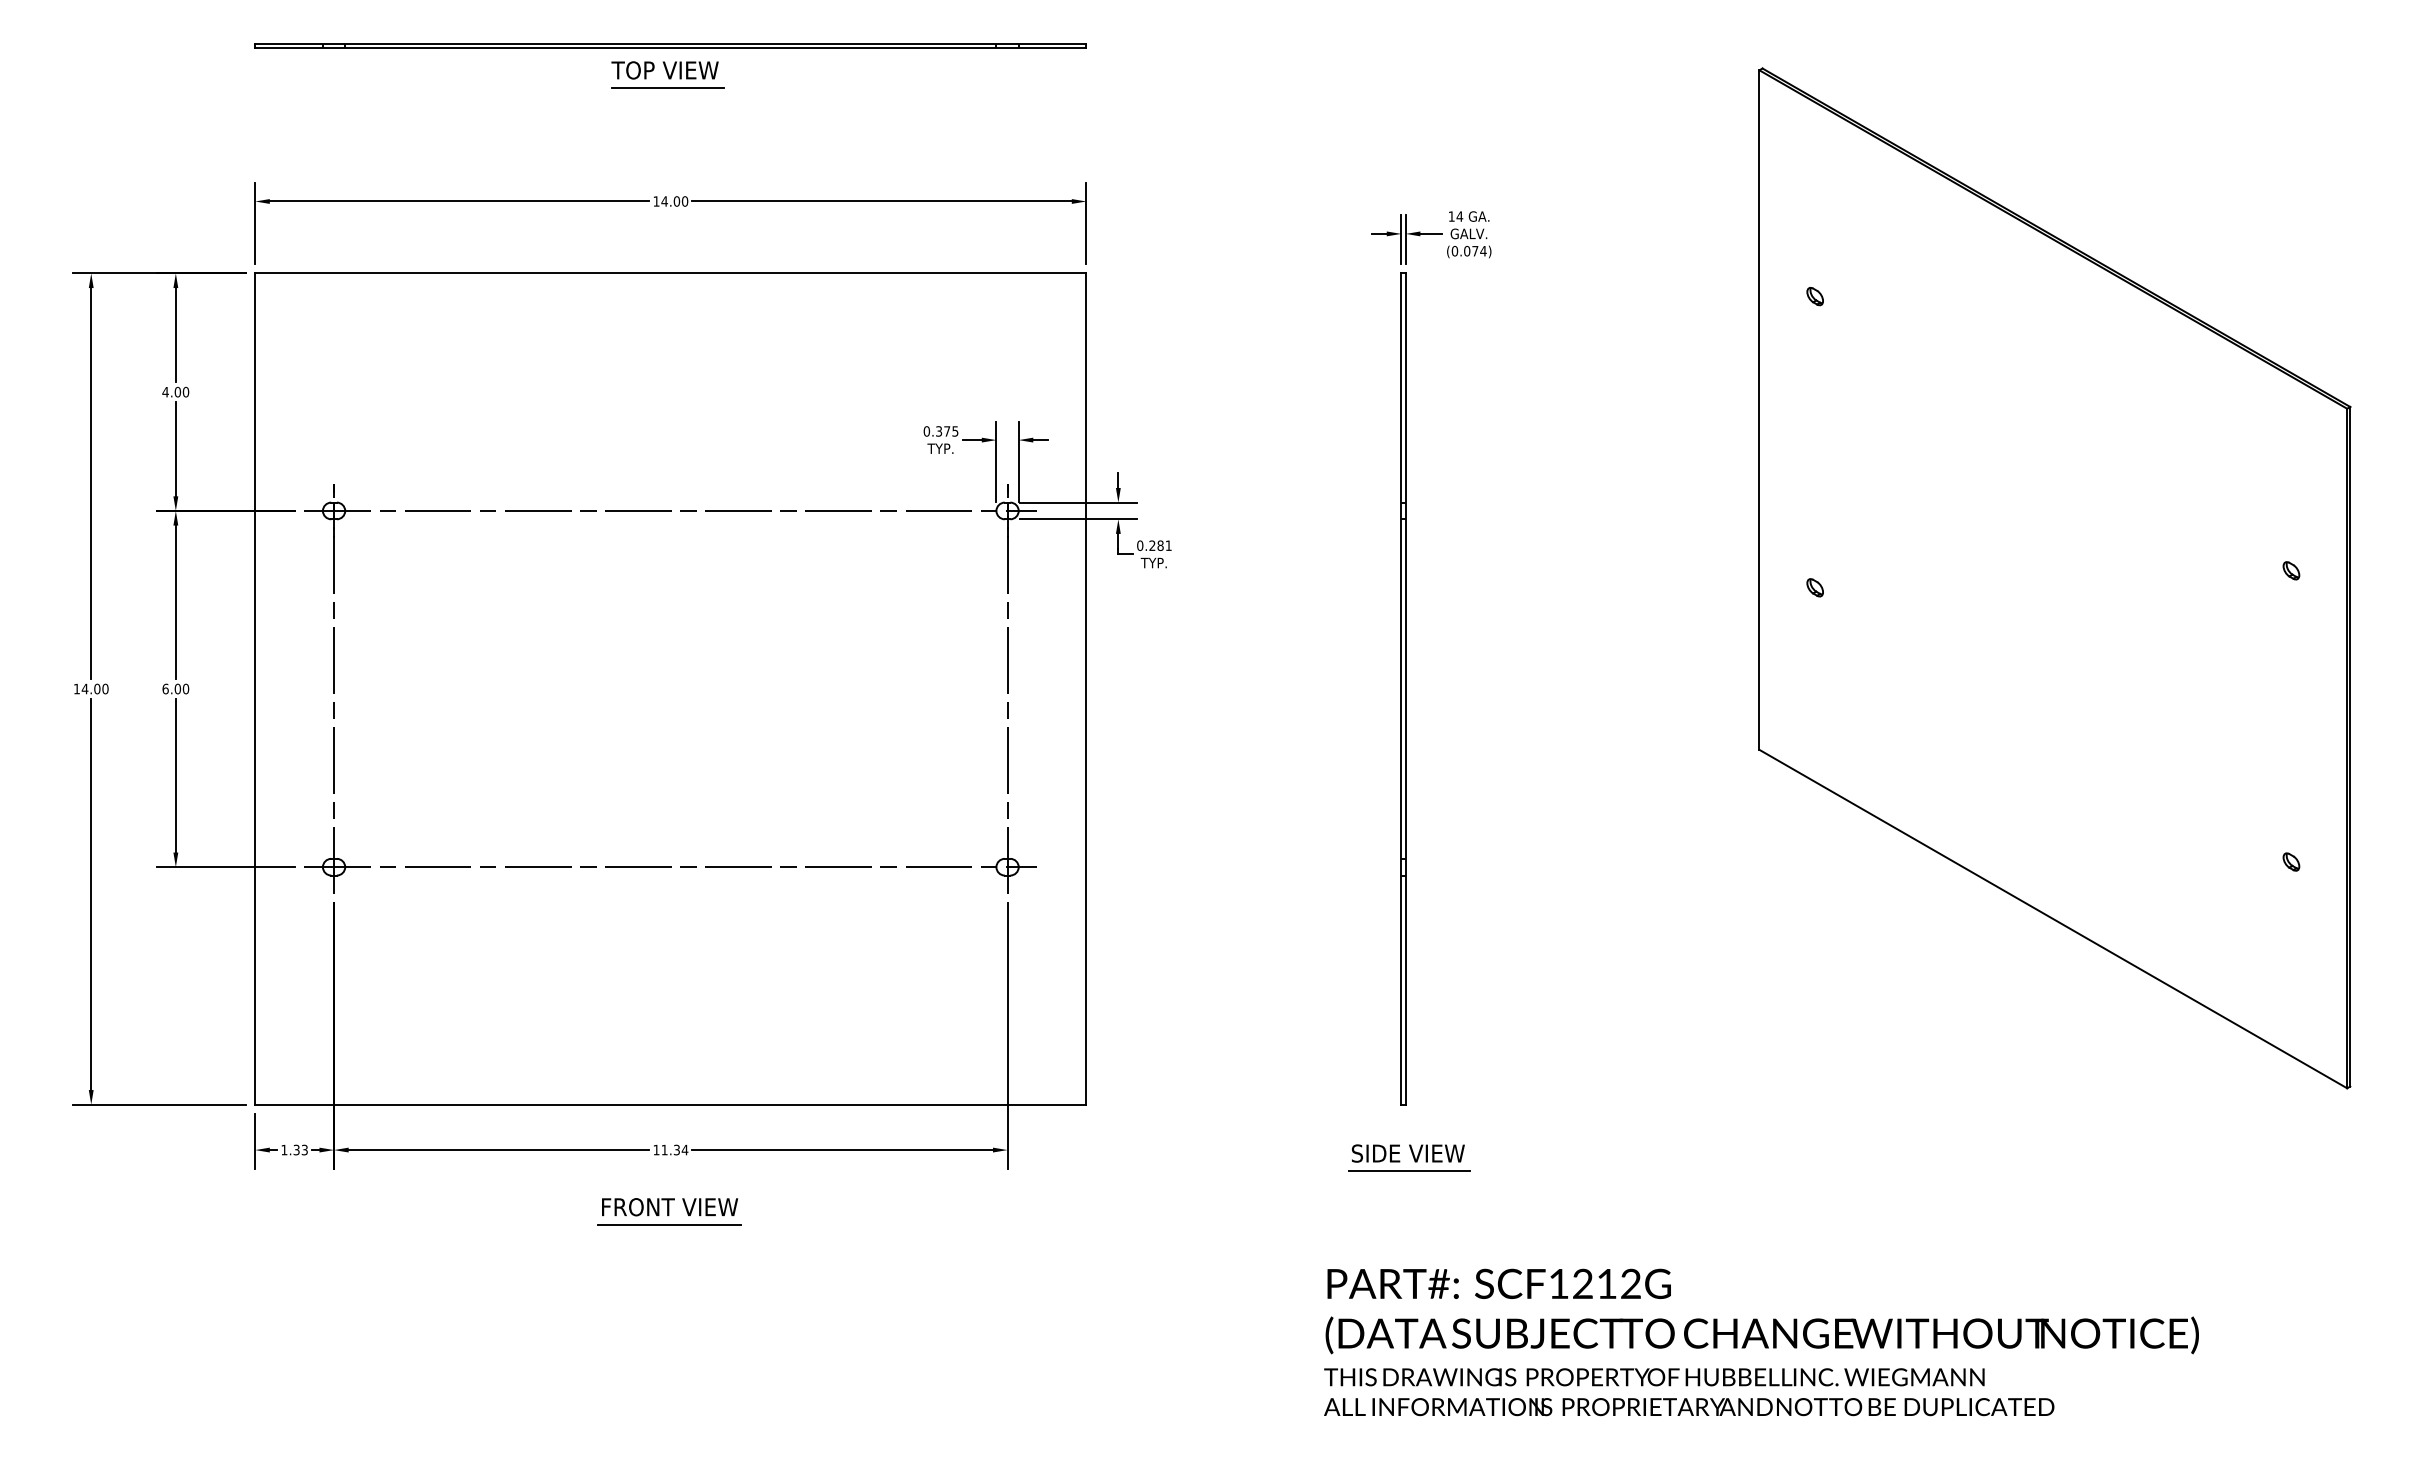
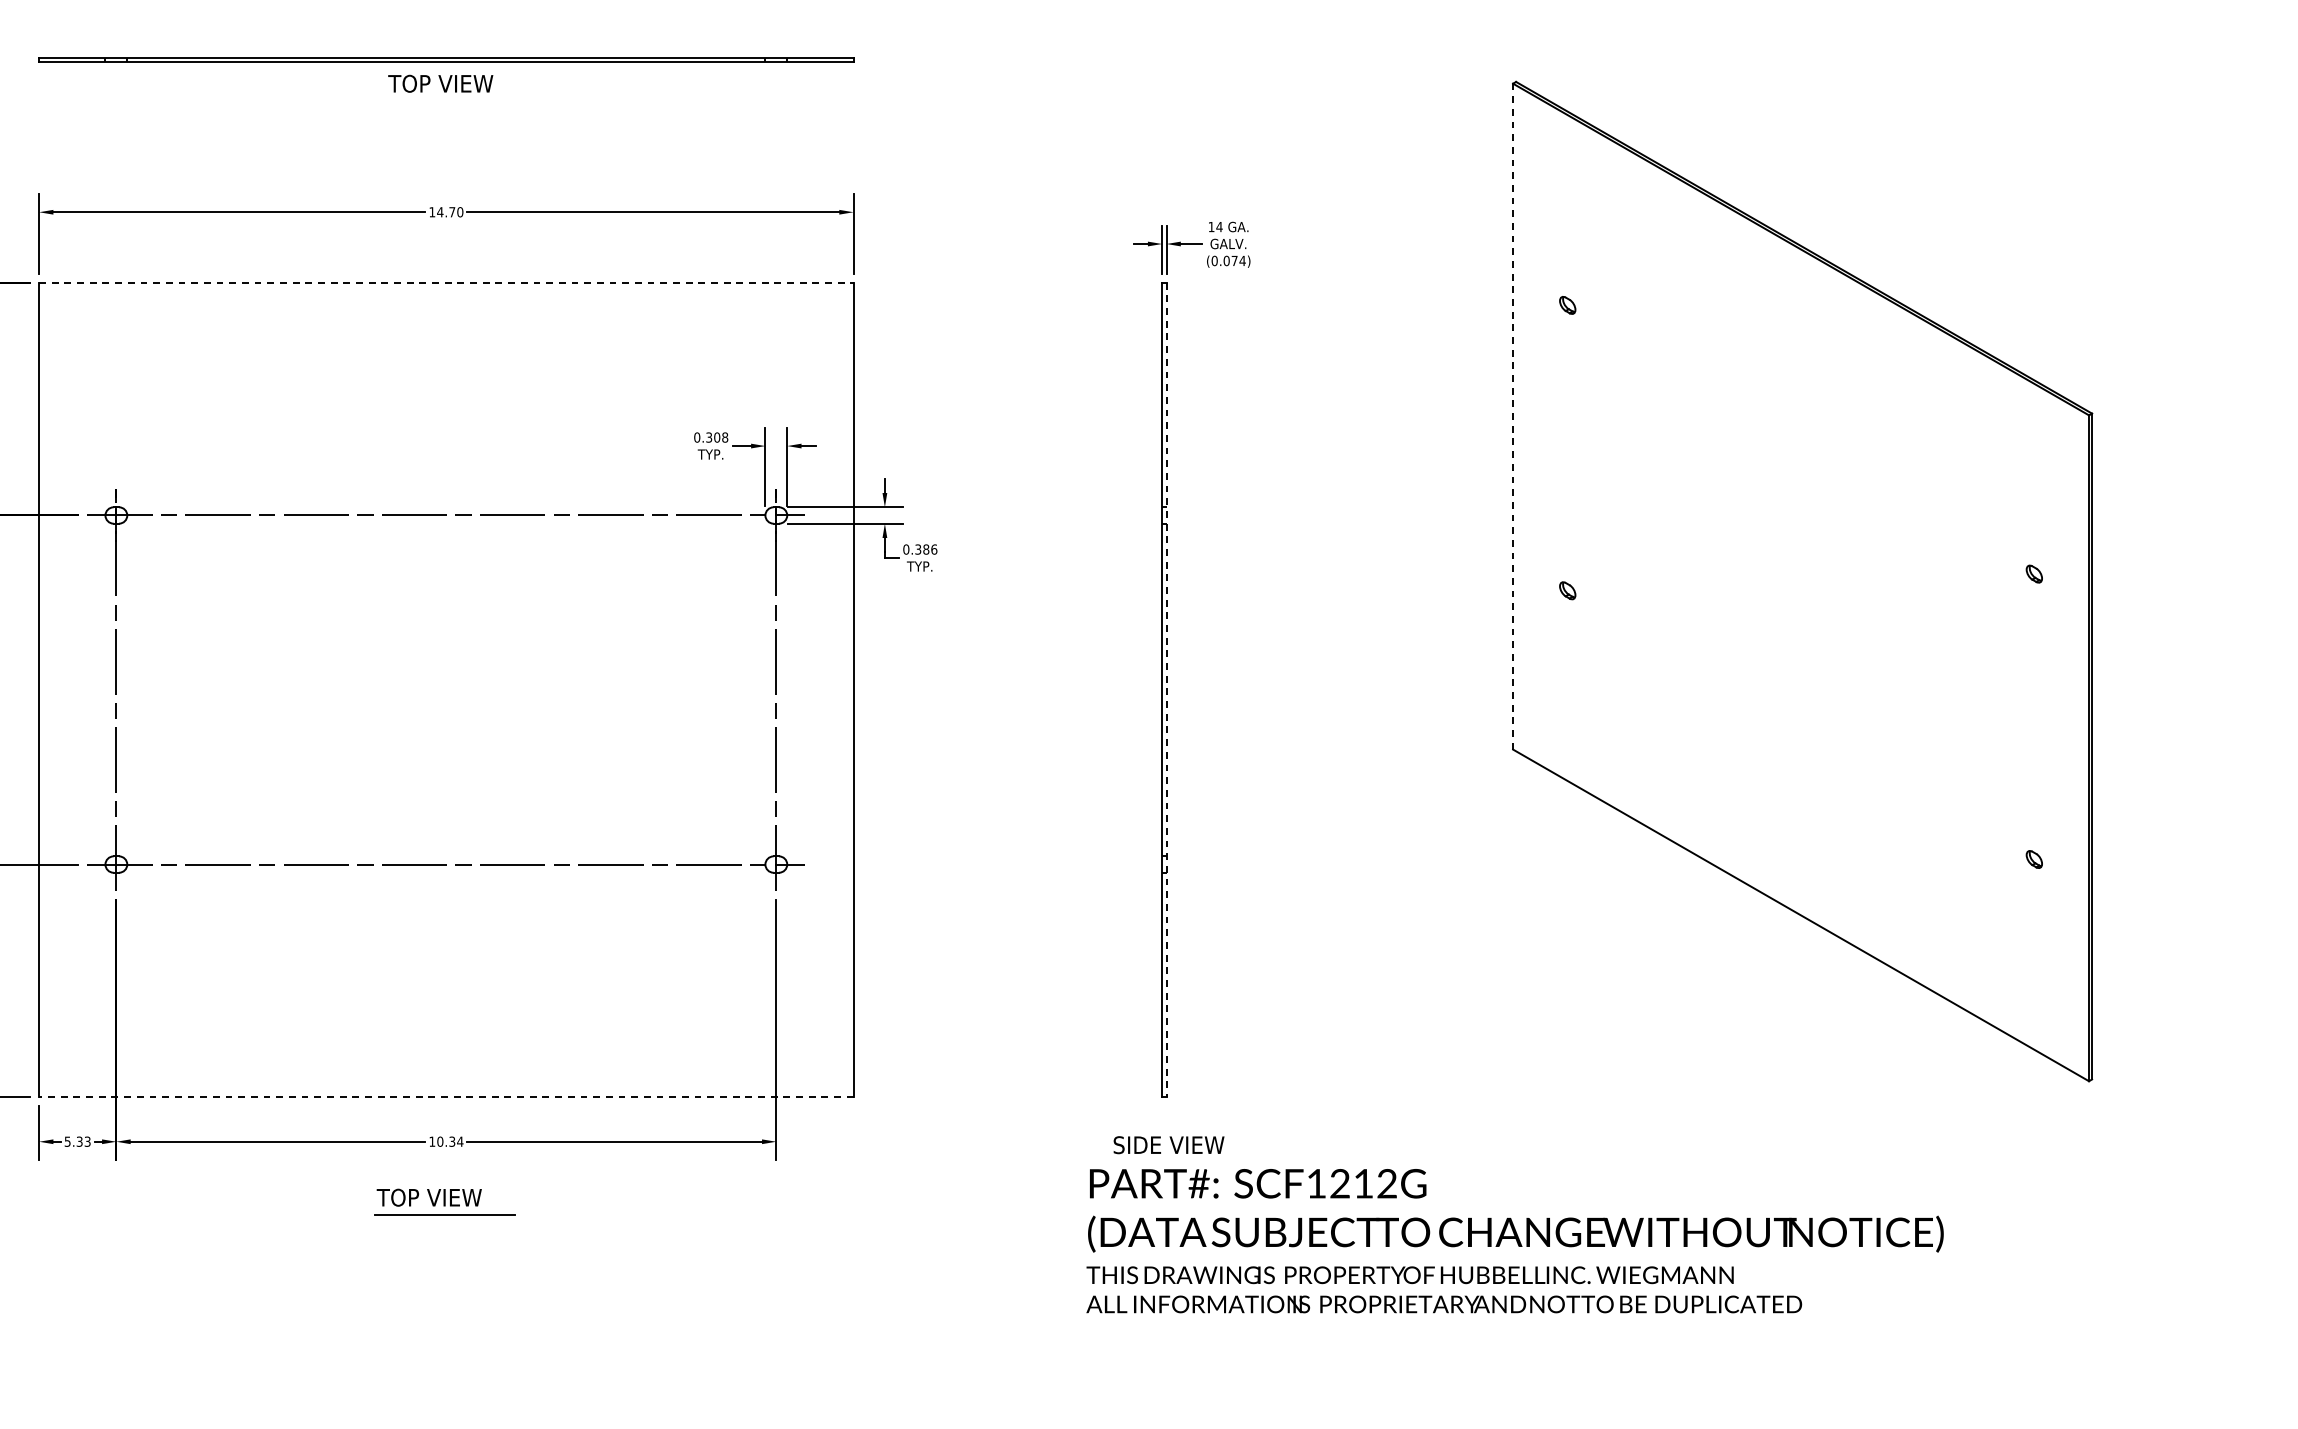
line: (667, 88) -> (443, 101), removed
text: (676, 201) -> (451, 212), 14.00 -> 14.70
line: (670, 273) -> (446, 282), solid -> dashed
line: (1759, 410) -> (1513, 417), solid -> dashed
text: (951, 431) -> (721, 437), 0.375 -> 0.308
text: (1160, 545) -> (926, 549), 0.281 -> 0.386
line: (1405, 689) -> (1166, 690), solid -> dashed
line: (670, 1104) -> (446, 1097), solid -> dashed
text: (284, 1149) -> (67, 1141), 1.33 -> 5.33
text: (664, 1149) -> (440, 1141), 11.34 -> 10.34
line: (1409, 1171) -> (1170, 1162), removed
text: (668, 1207) -> (444, 1198), FRONT VIEW -> TOP VIEW
text: (1761, 1342) -> (1515, 1241), moved

